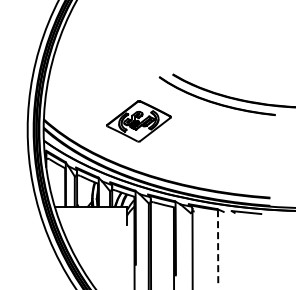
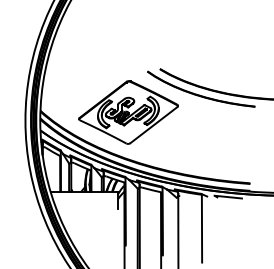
part: (138, 121) -> (128, 112), size x1.67
line: (218, 246) -> (202, 228), dashed -> solid

